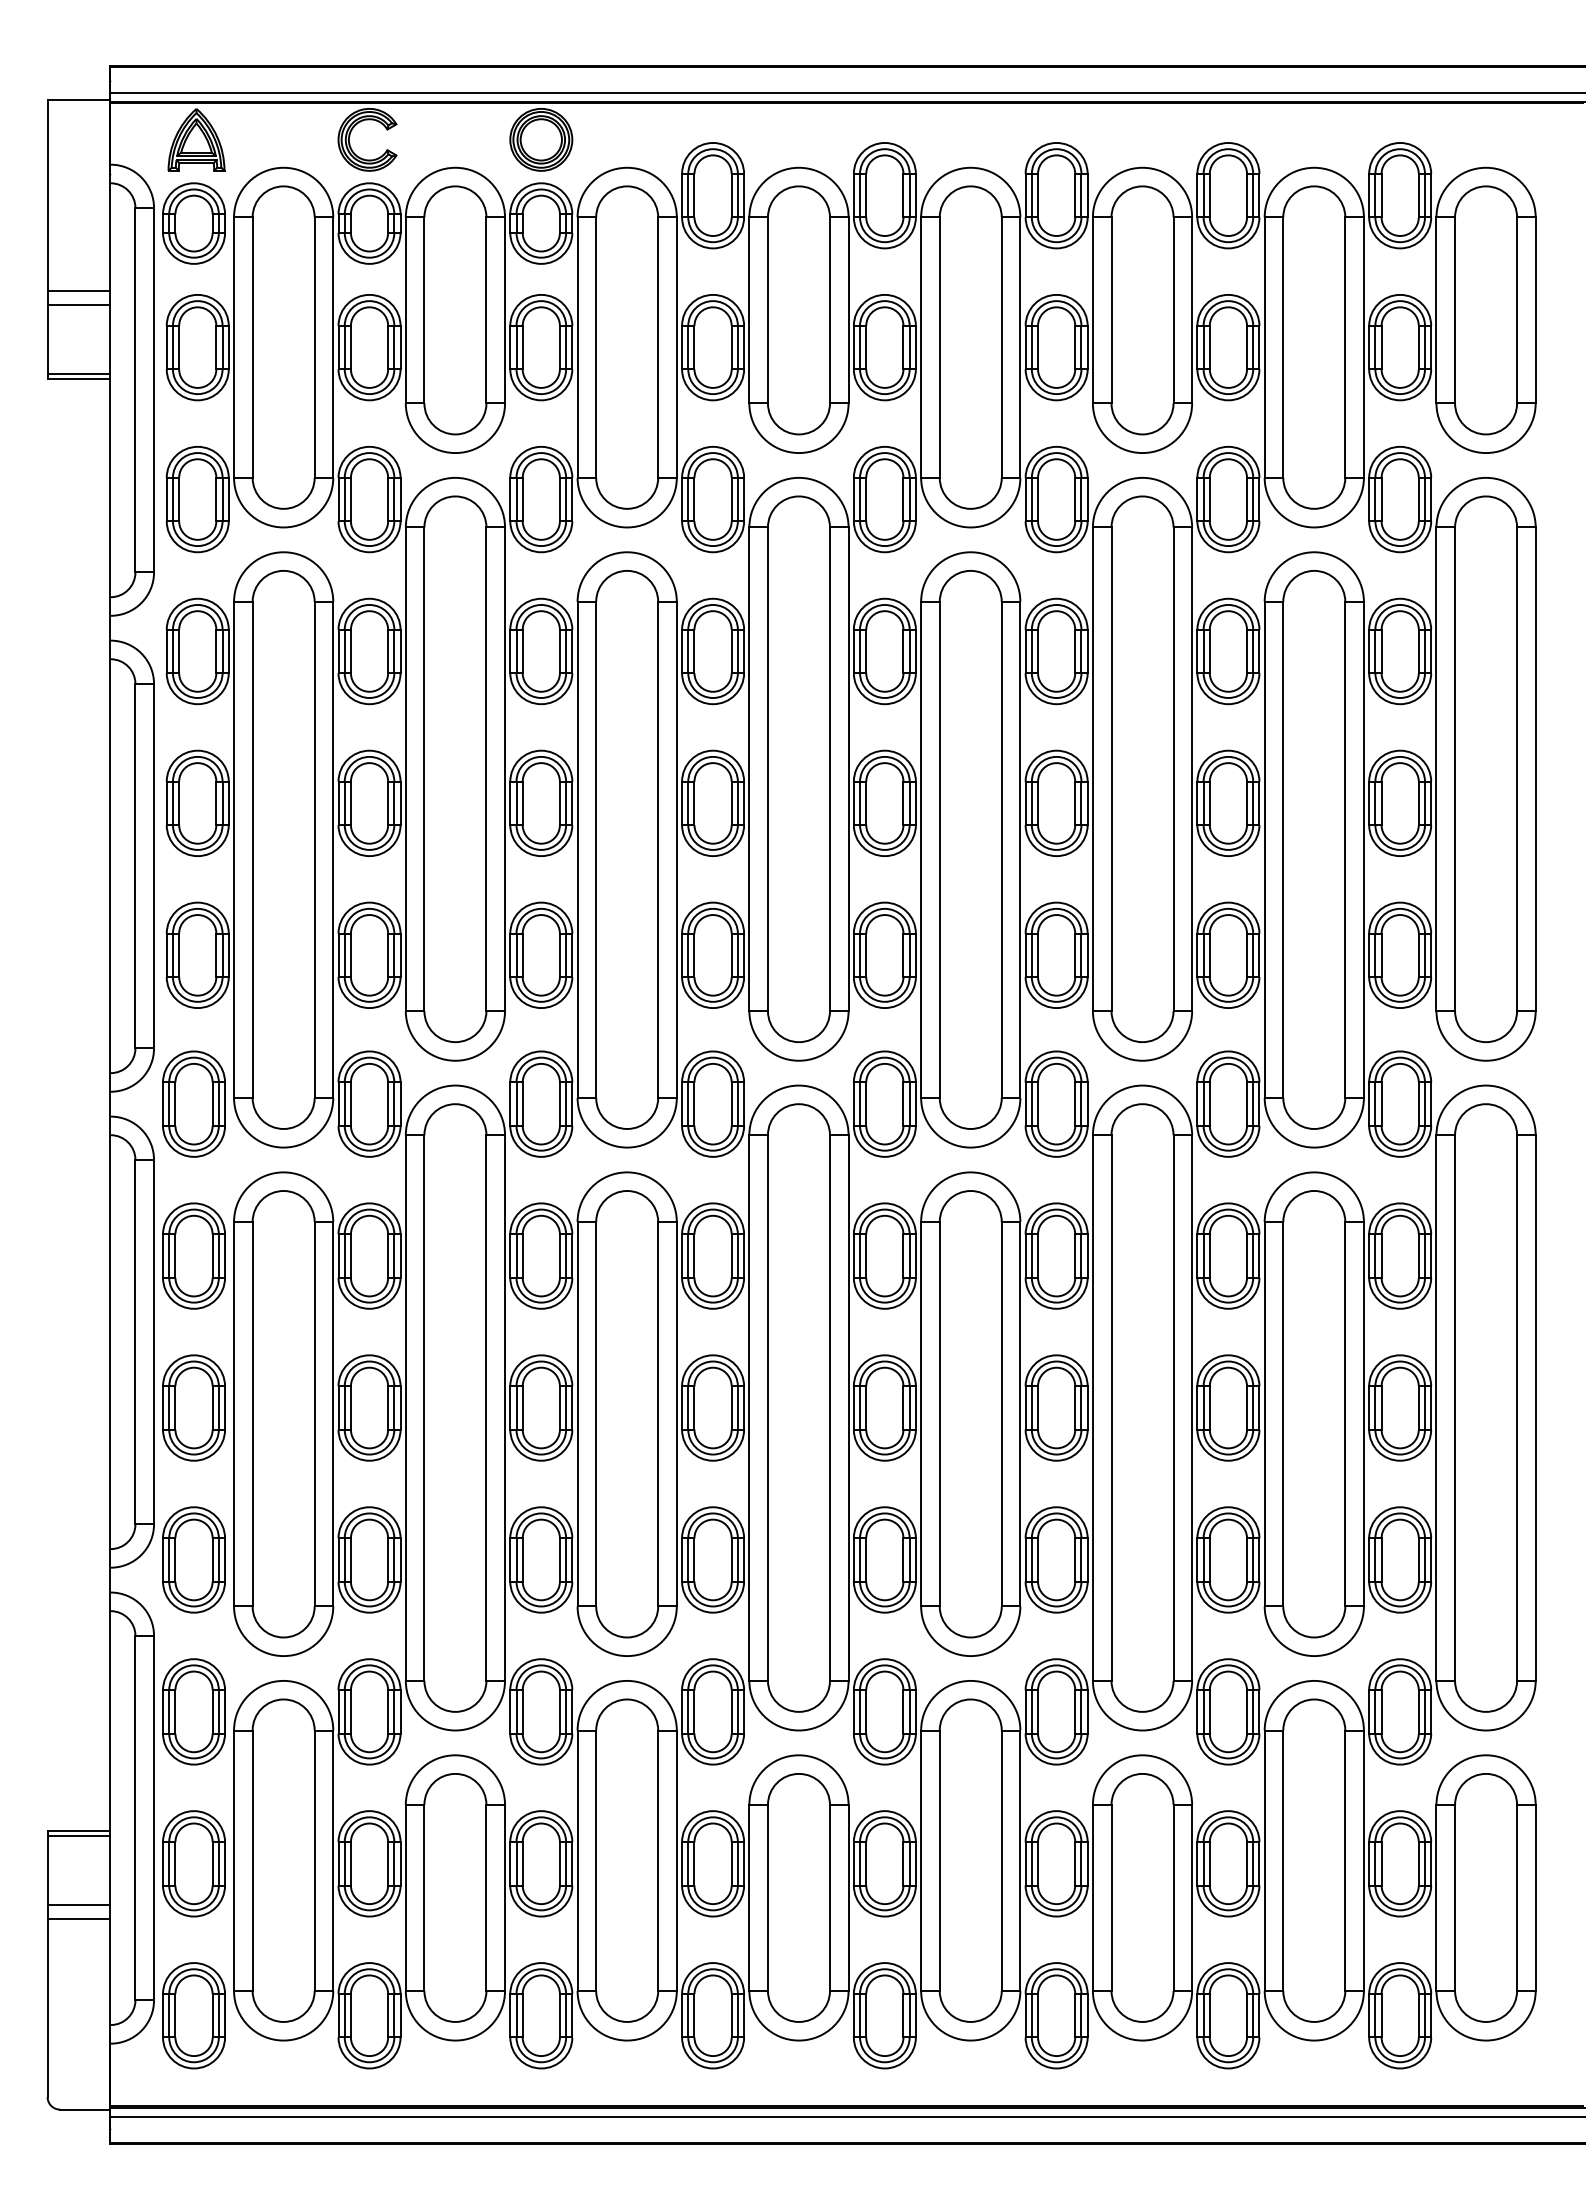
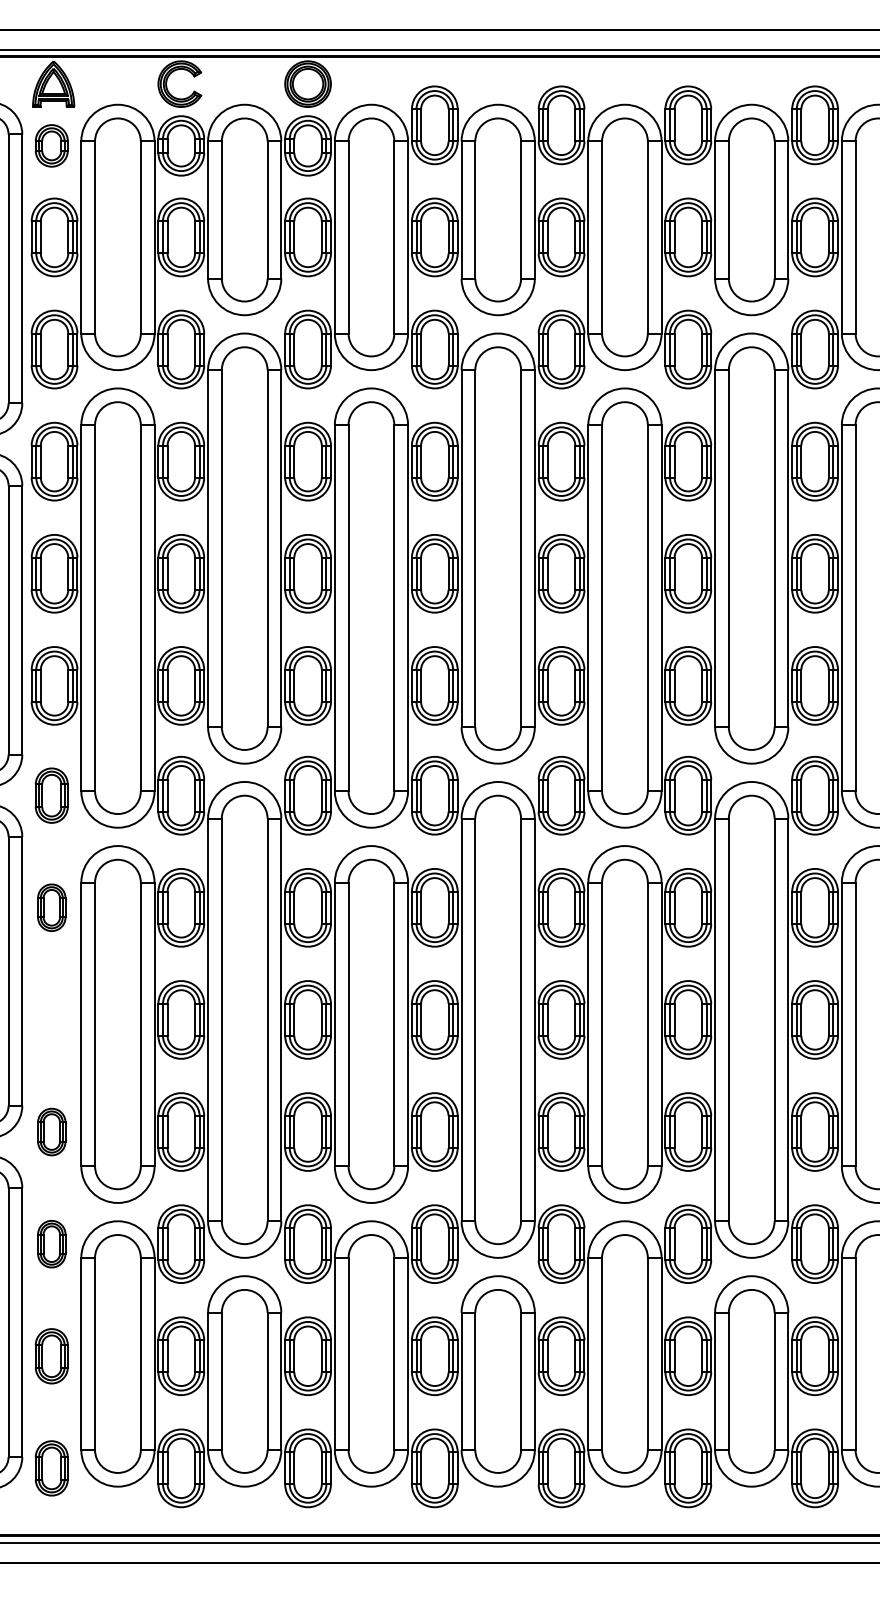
part: (193, 223) -> (51, 145), size x0.7
part: (193, 1103) -> (51, 795), size x0.7
part: (193, 1255) -> (51, 907), size x0.6
part: (193, 1407) -> (51, 1019), removed
part: (193, 1559) -> (51, 1131), size x0.6
part: (193, 1711) -> (51, 1243), size x0.6
part: (193, 1863) -> (51, 1356), size x0.7
part: (193, 2015) -> (51, 1468), size x0.7

